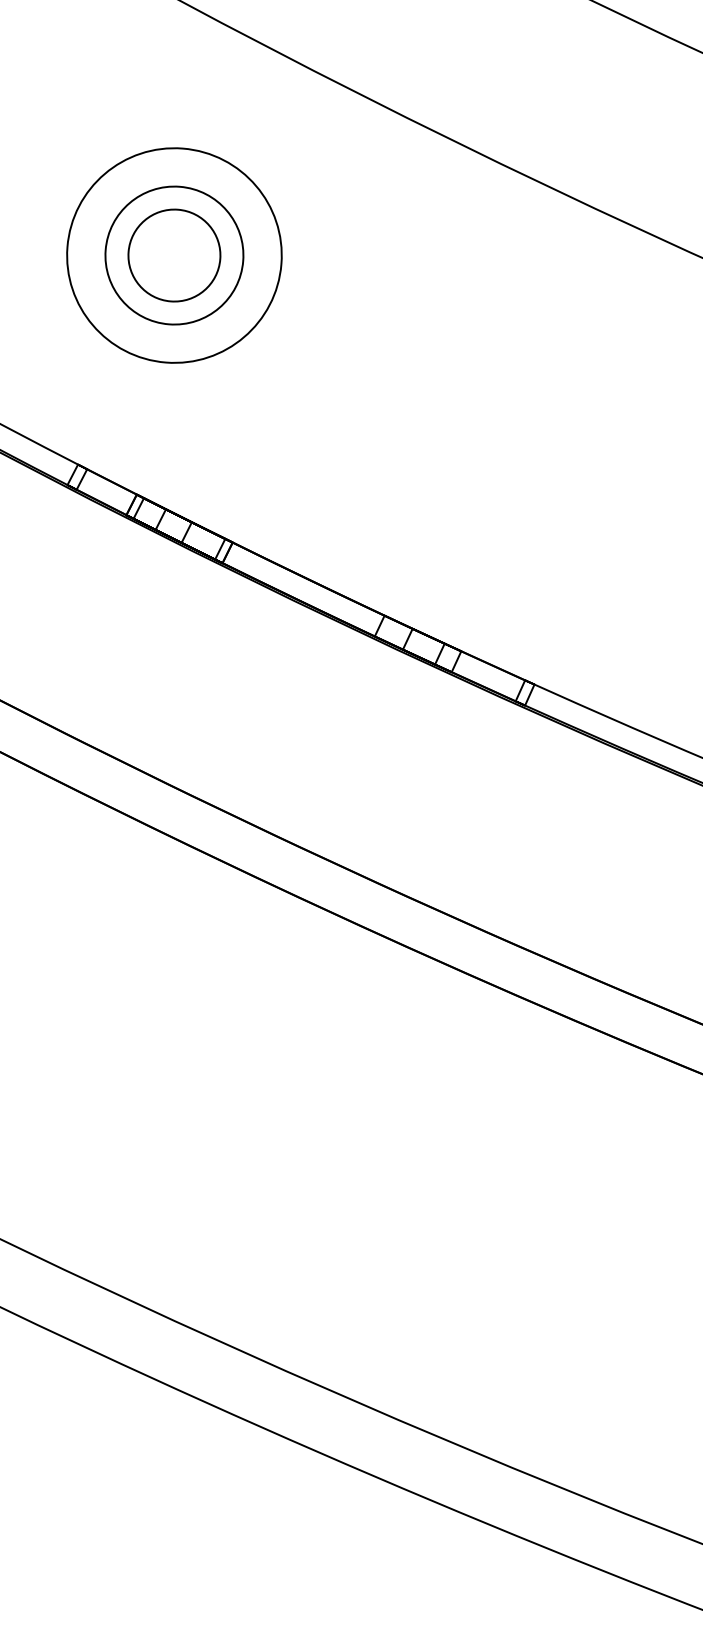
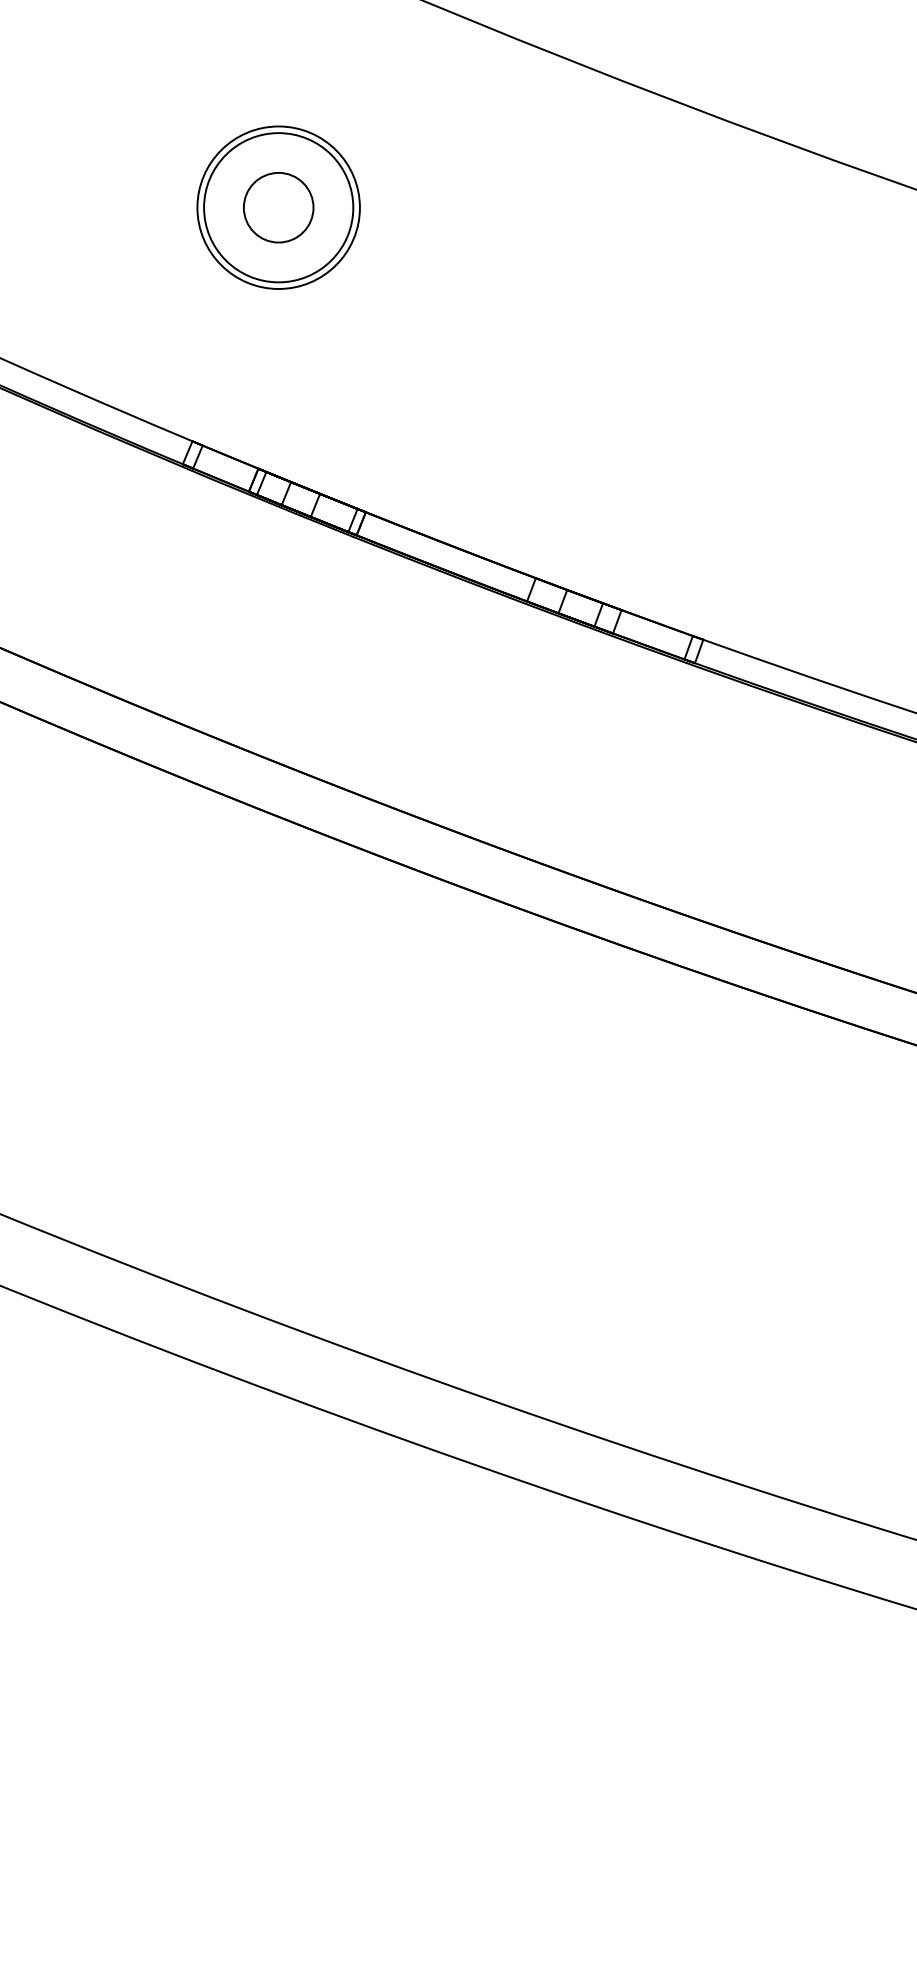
circle: (174, 255) -> (278, 207), size x0.7
circle: (174, 255) -> (278, 207), size x0.7

